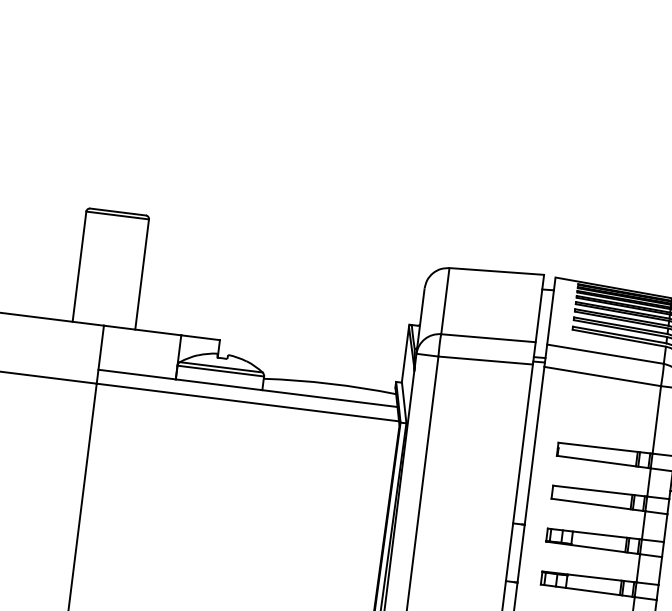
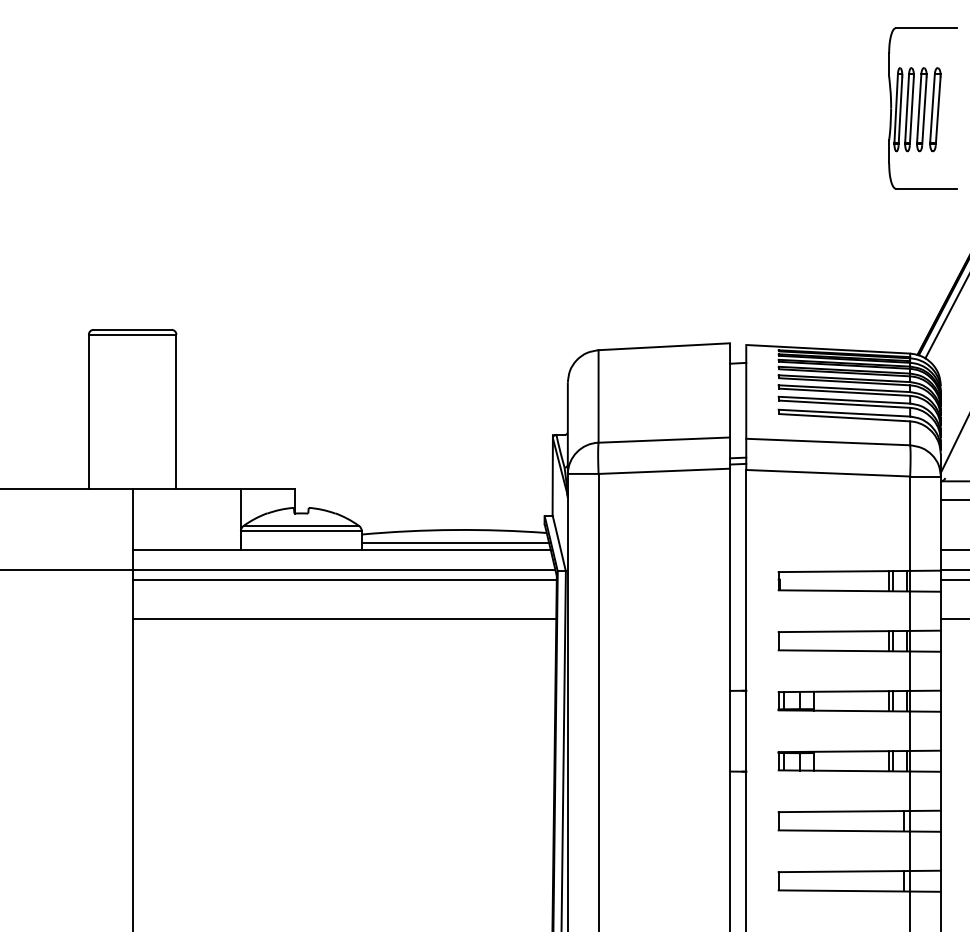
line: (329, 393) -> (455, 543), added
line: (247, 409) -> (344, 579), added
line: (243, 438) -> (344, 619), added

